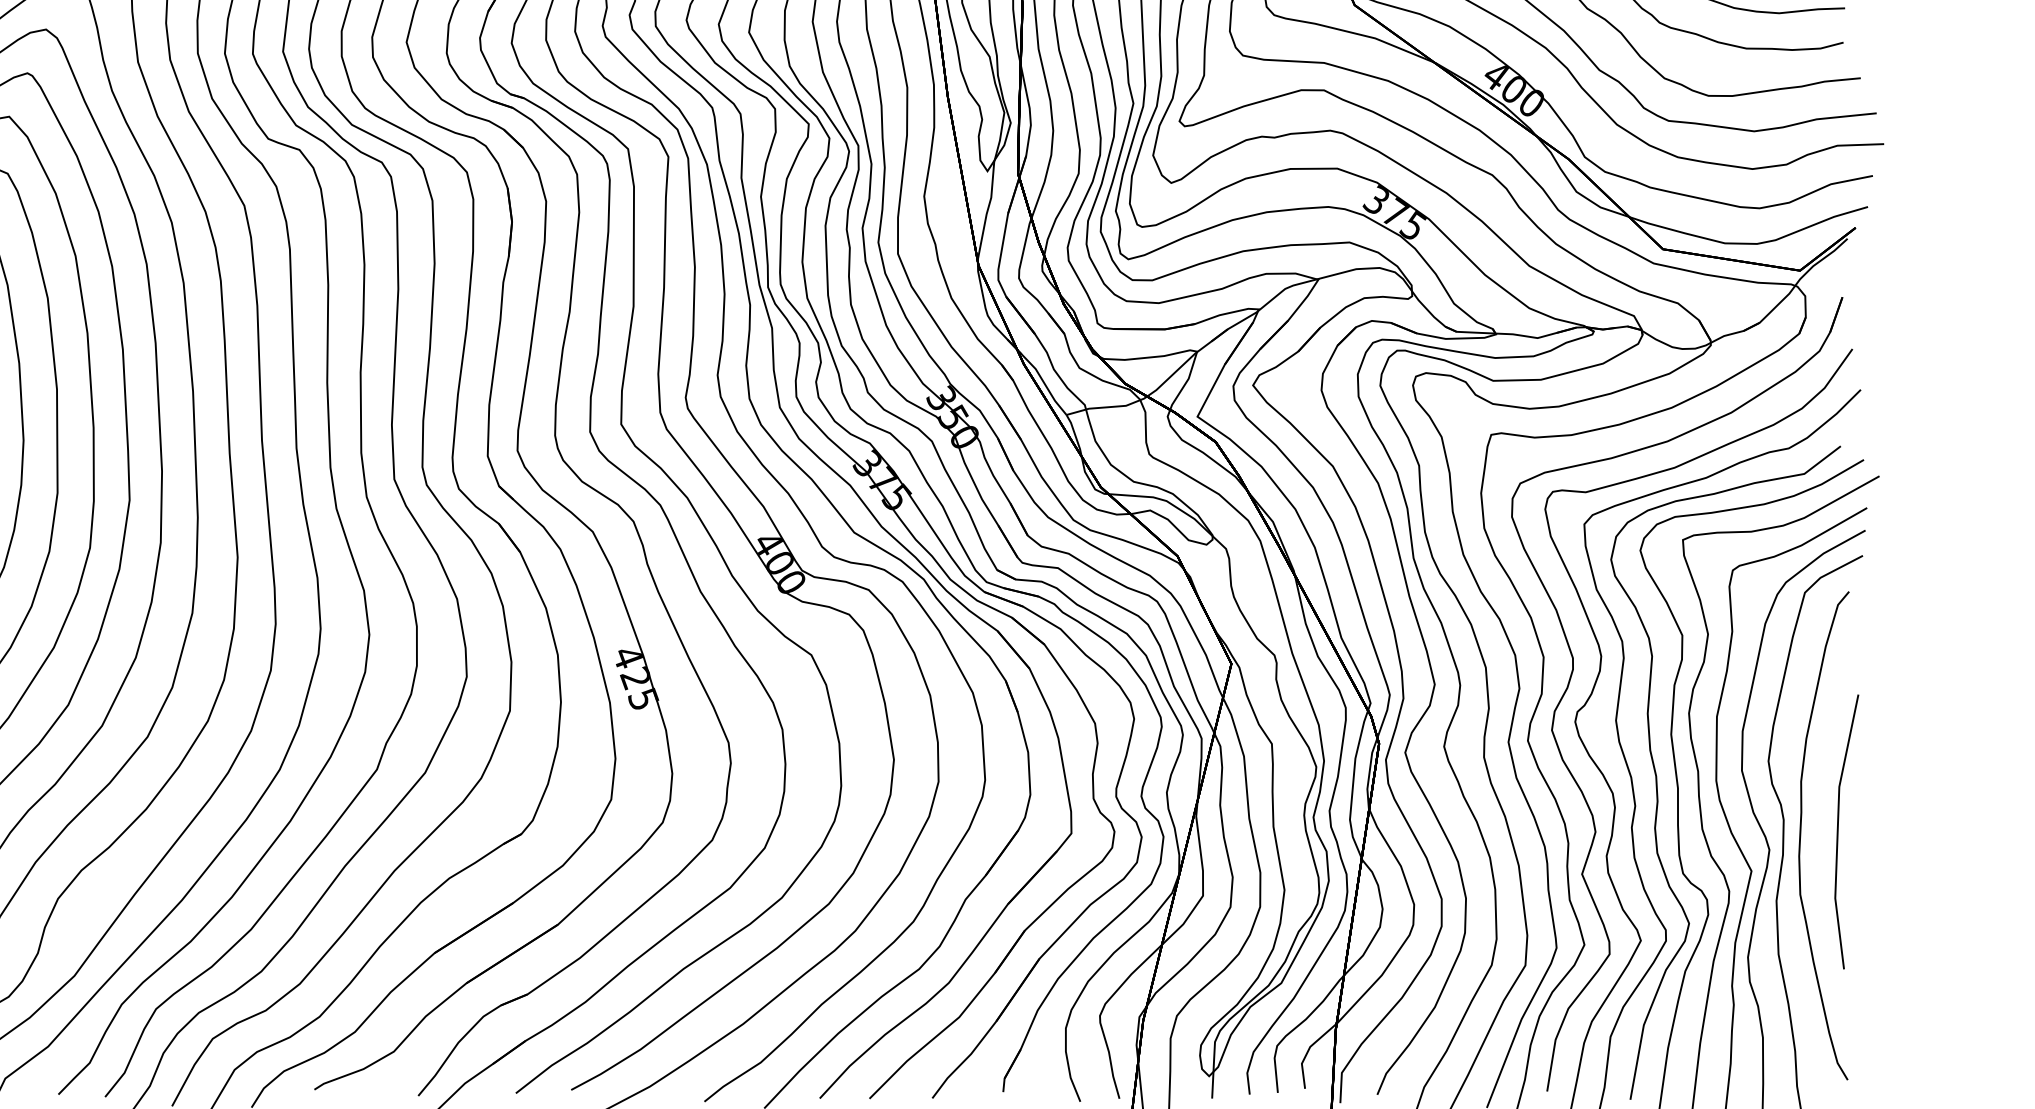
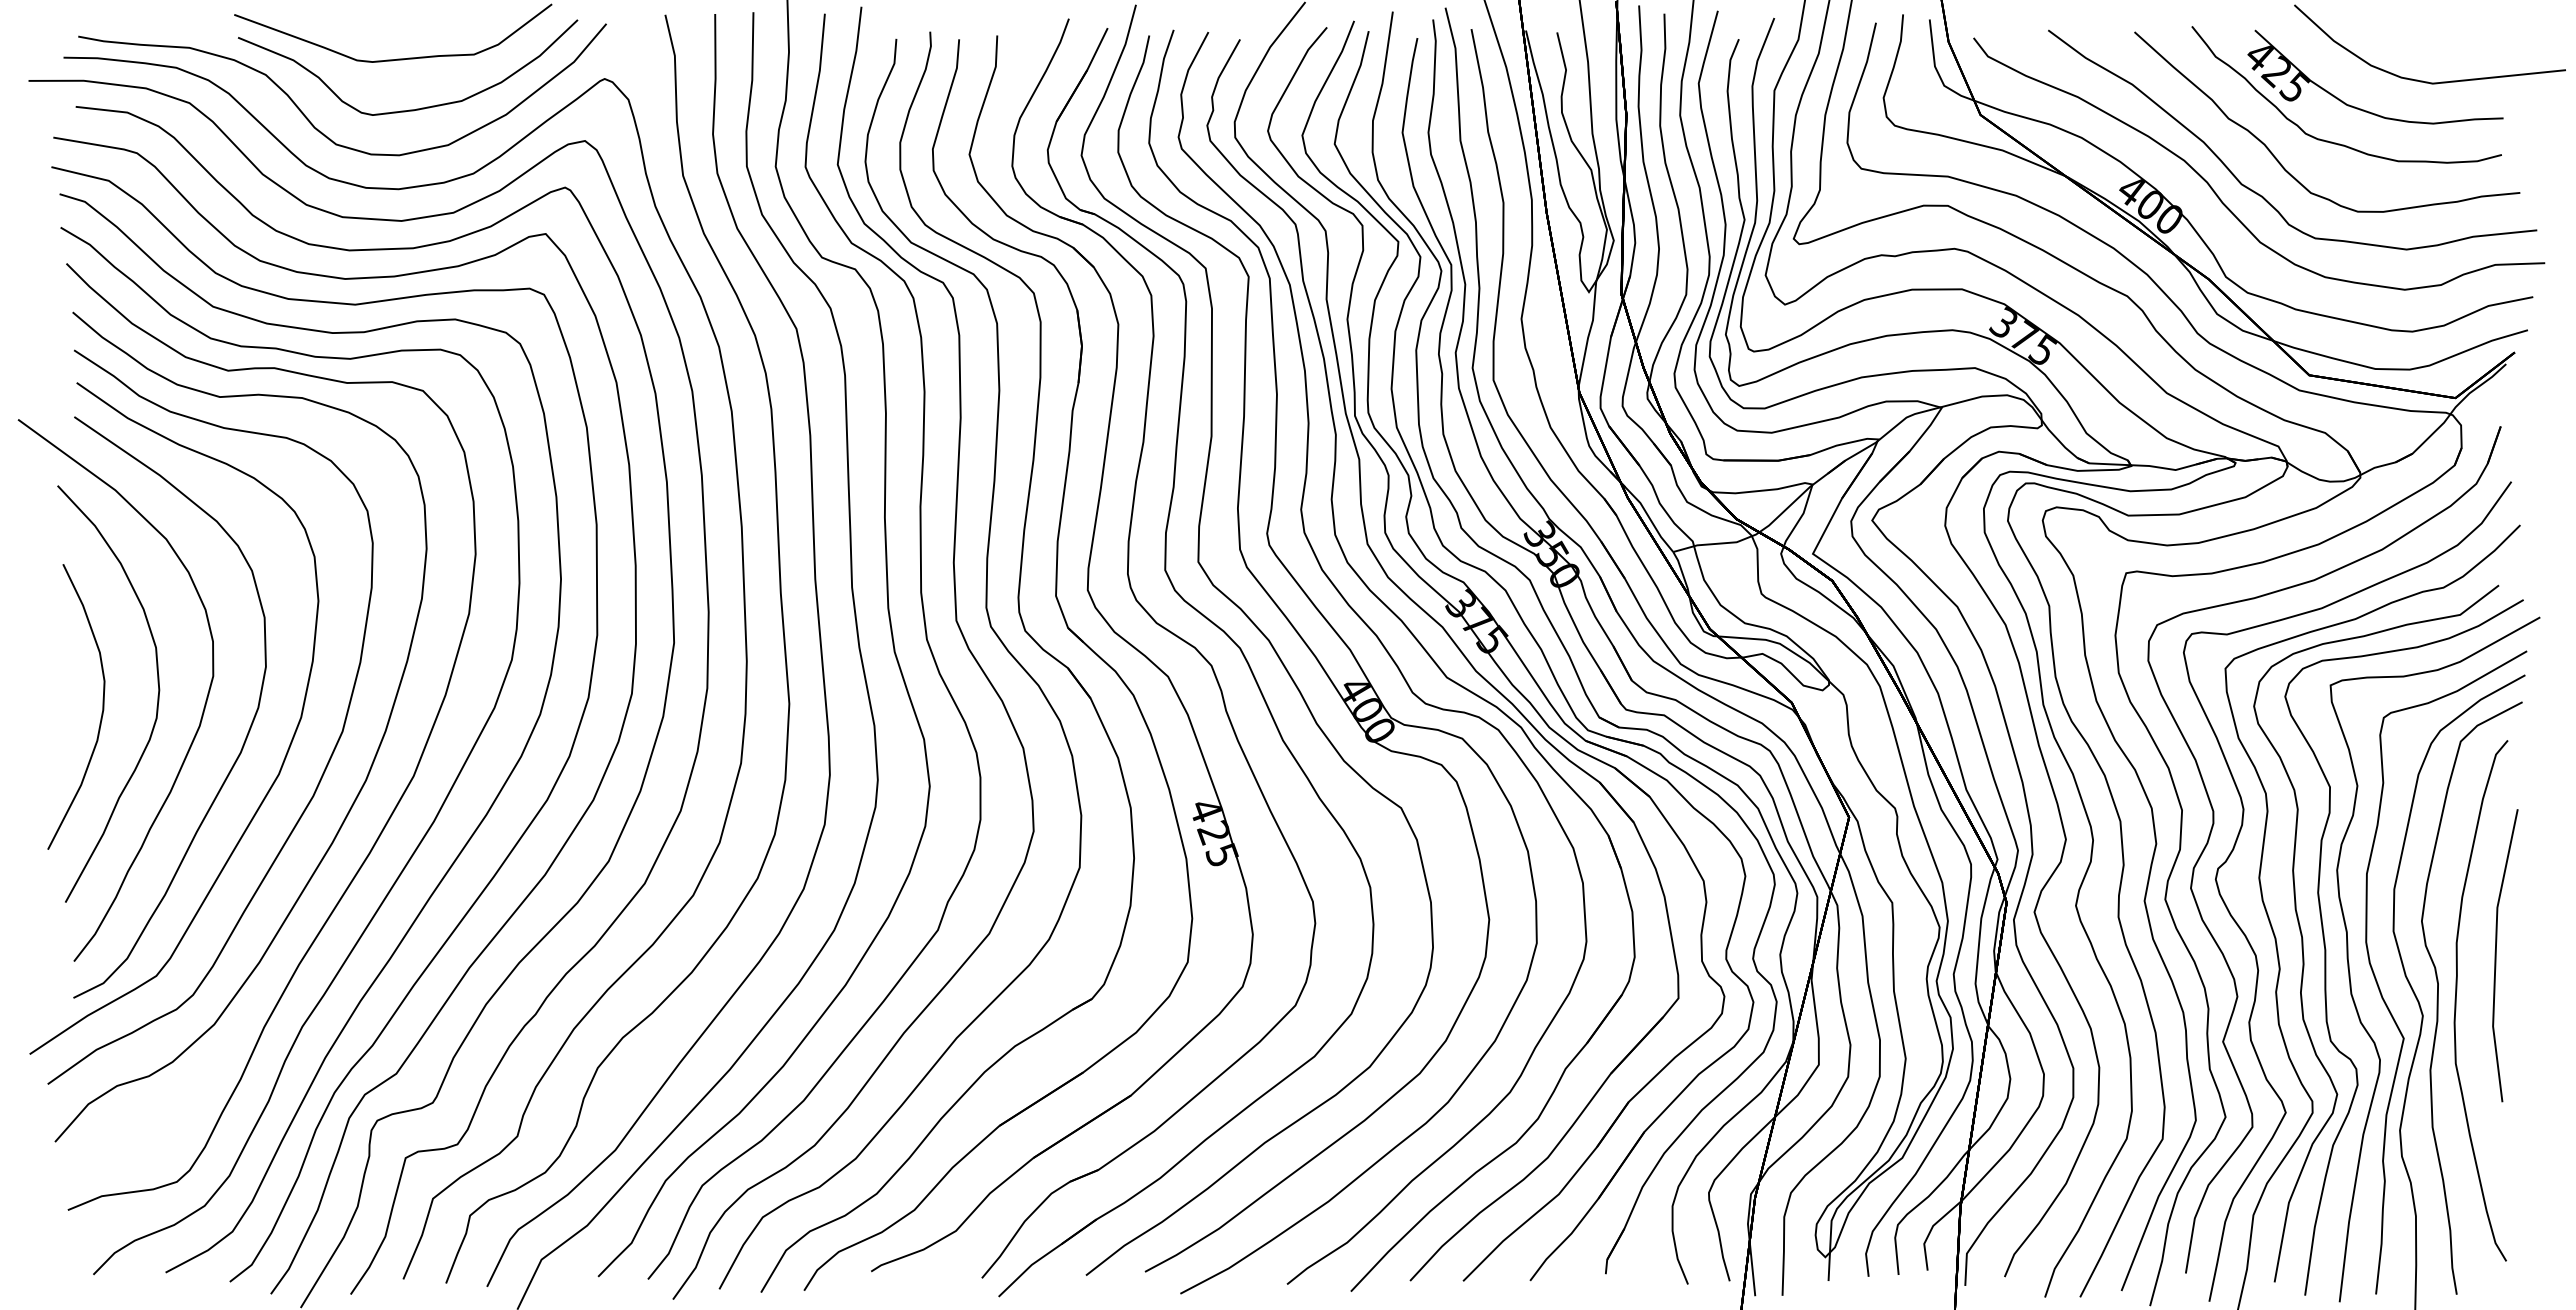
part: (1838, 831) -> (2496, 955), moved

